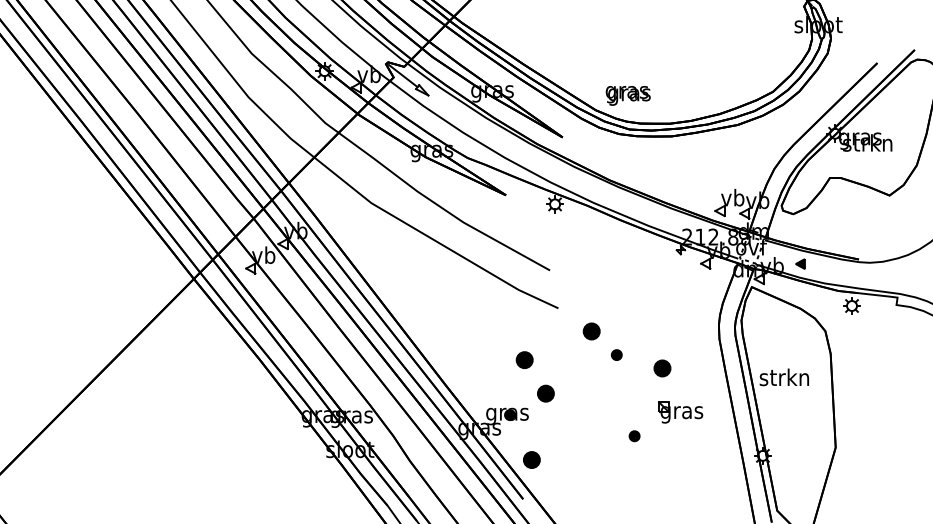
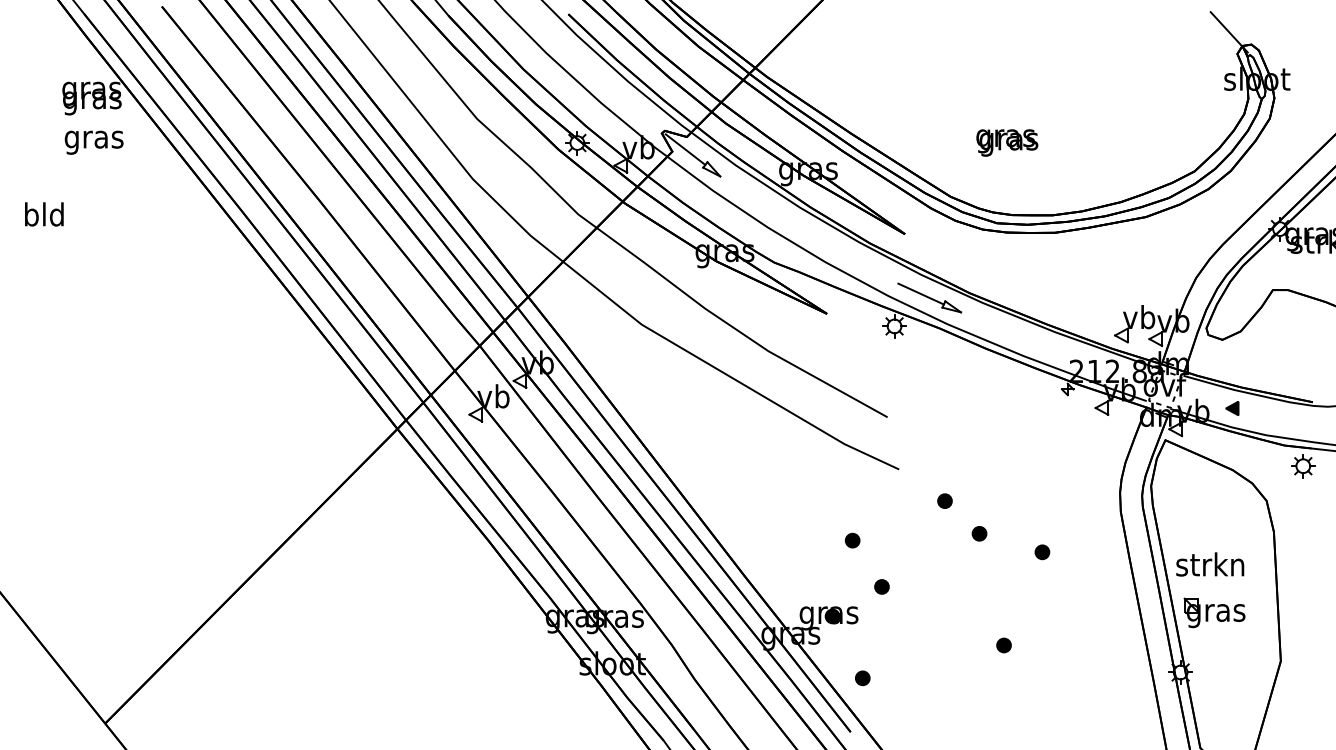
text: (628, 95) -> (1007, 142), moved
part: (580, 183) -> (929, 297), added
part: (591, 330) -> (944, 500), size x0.62
part: (524, 359) -> (852, 540), size x0.62
part: (662, 368) -> (1042, 552), size x0.62
part: (545, 393) -> (881, 586), size x0.62
part: (680, 412) -> (1214, 612), moved
part: (531, 460) -> (862, 678), size x0.62

